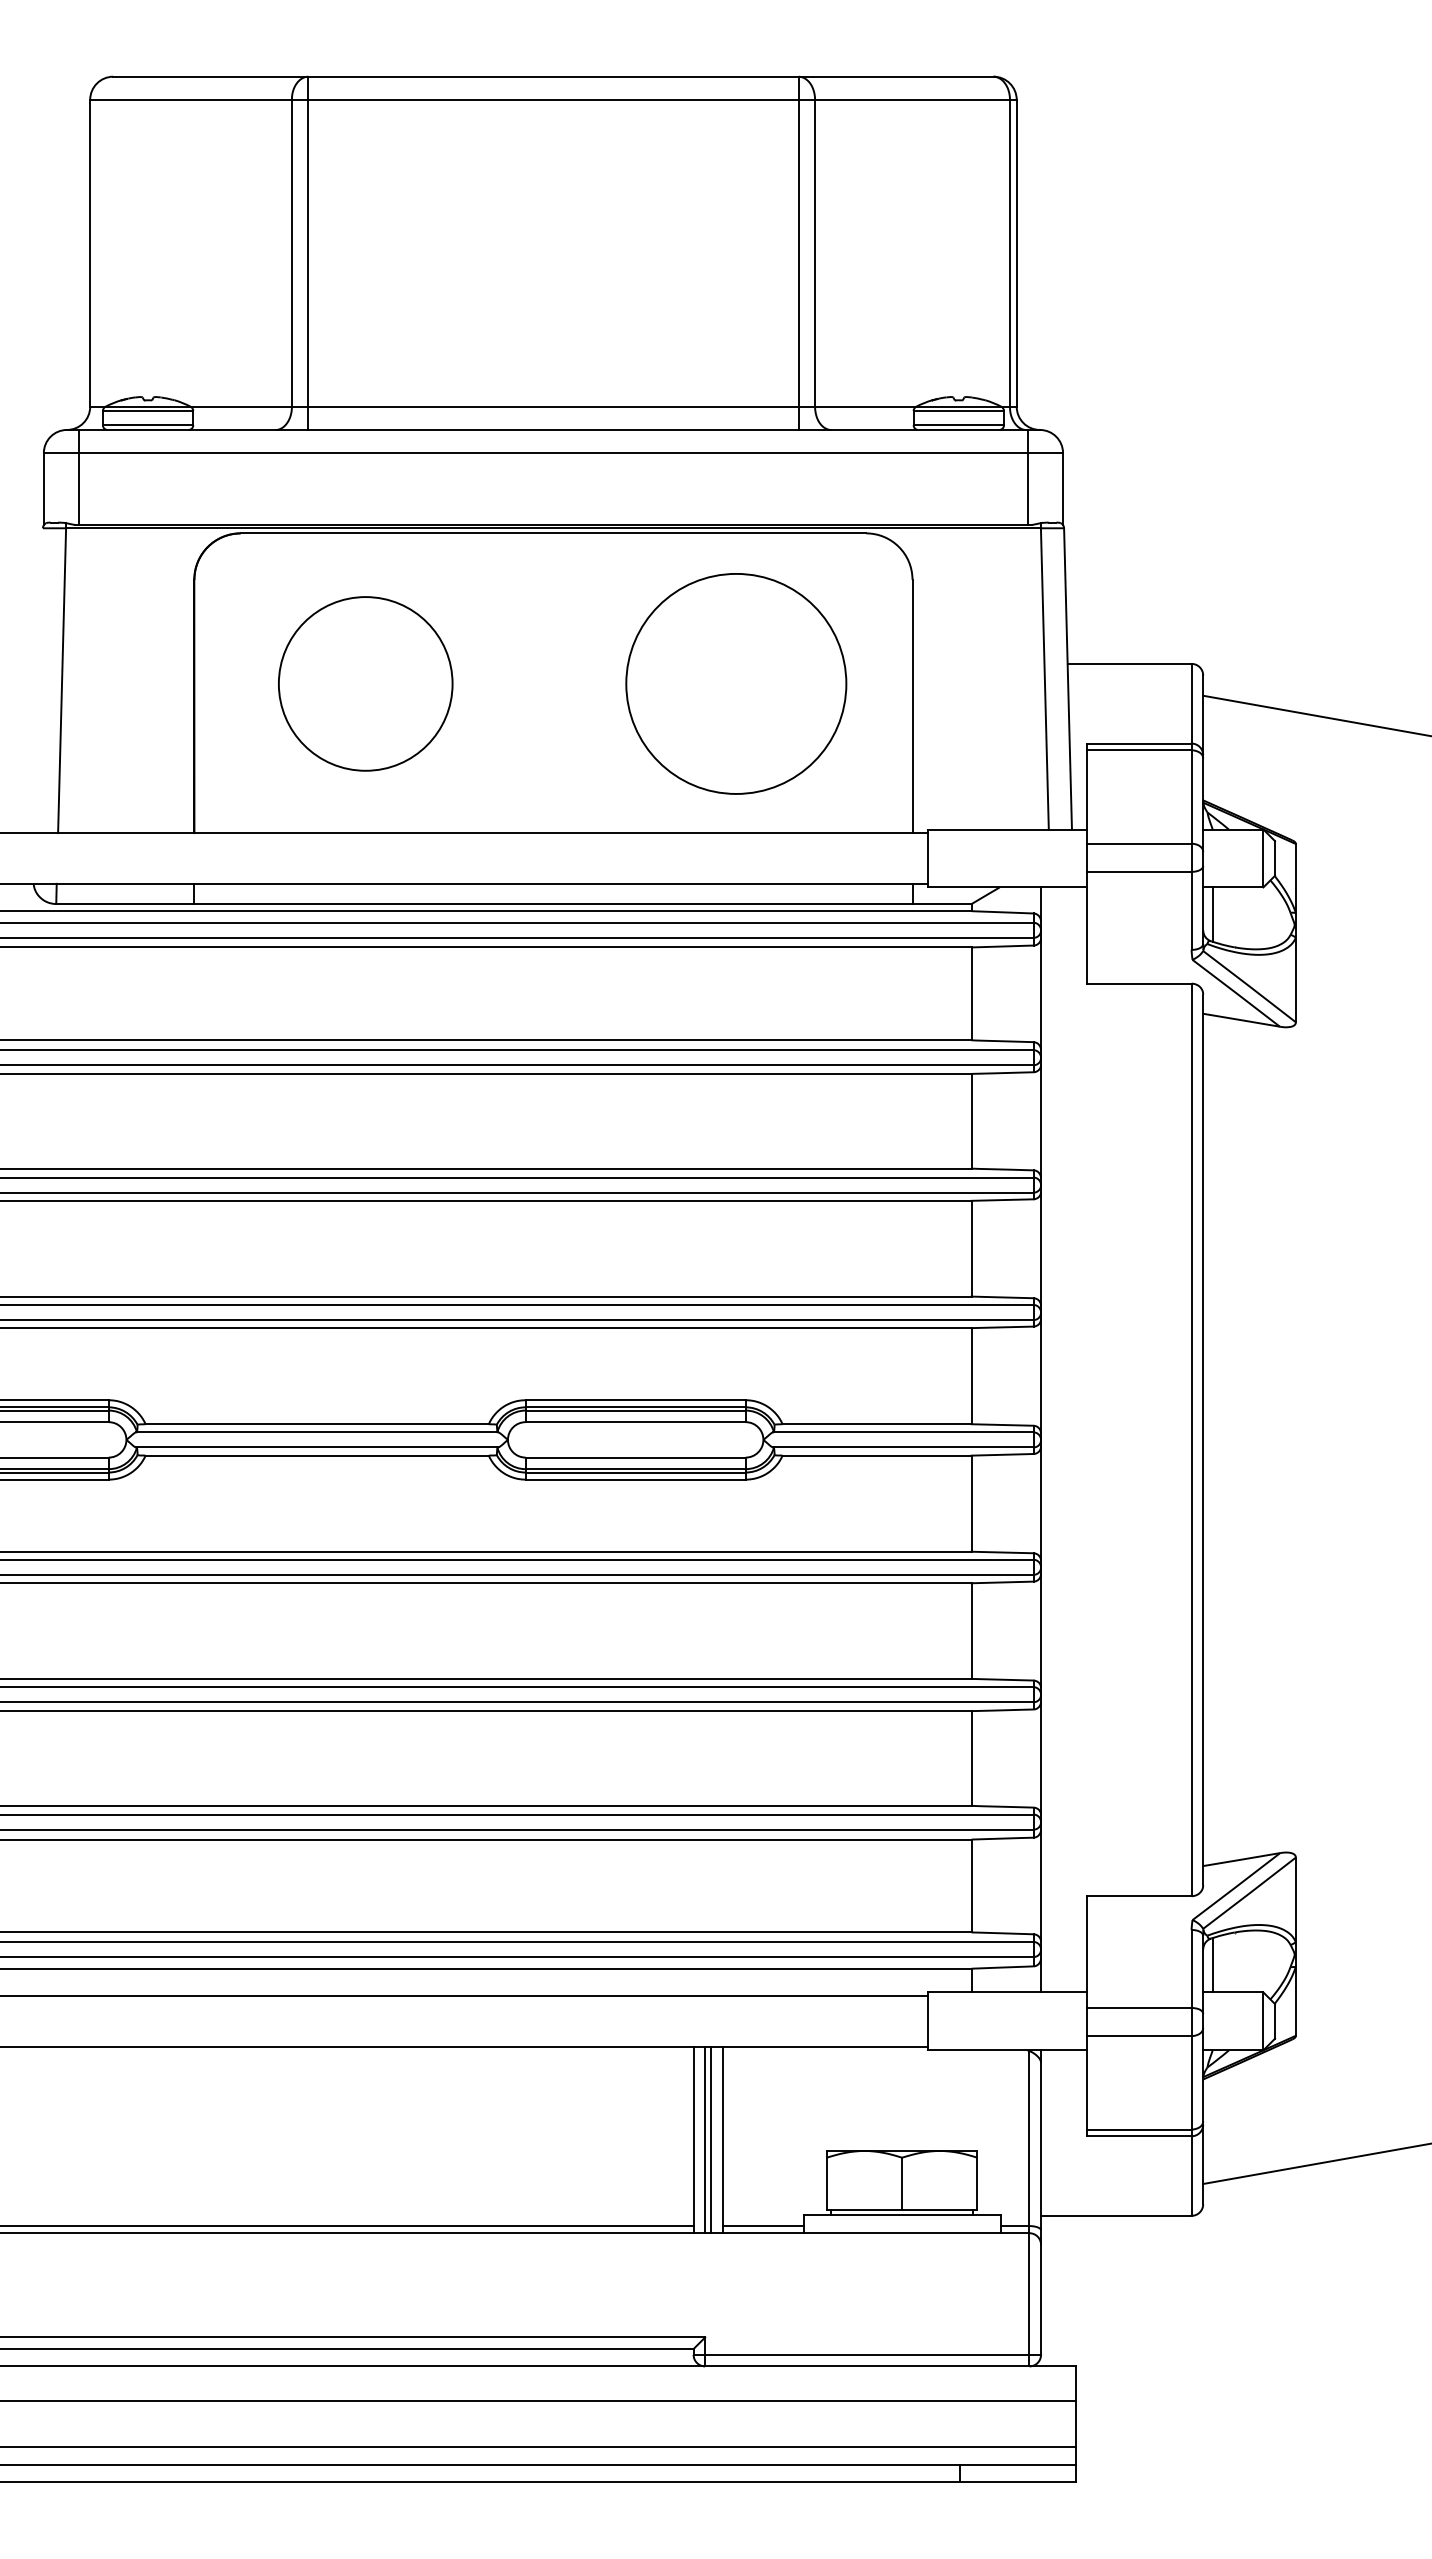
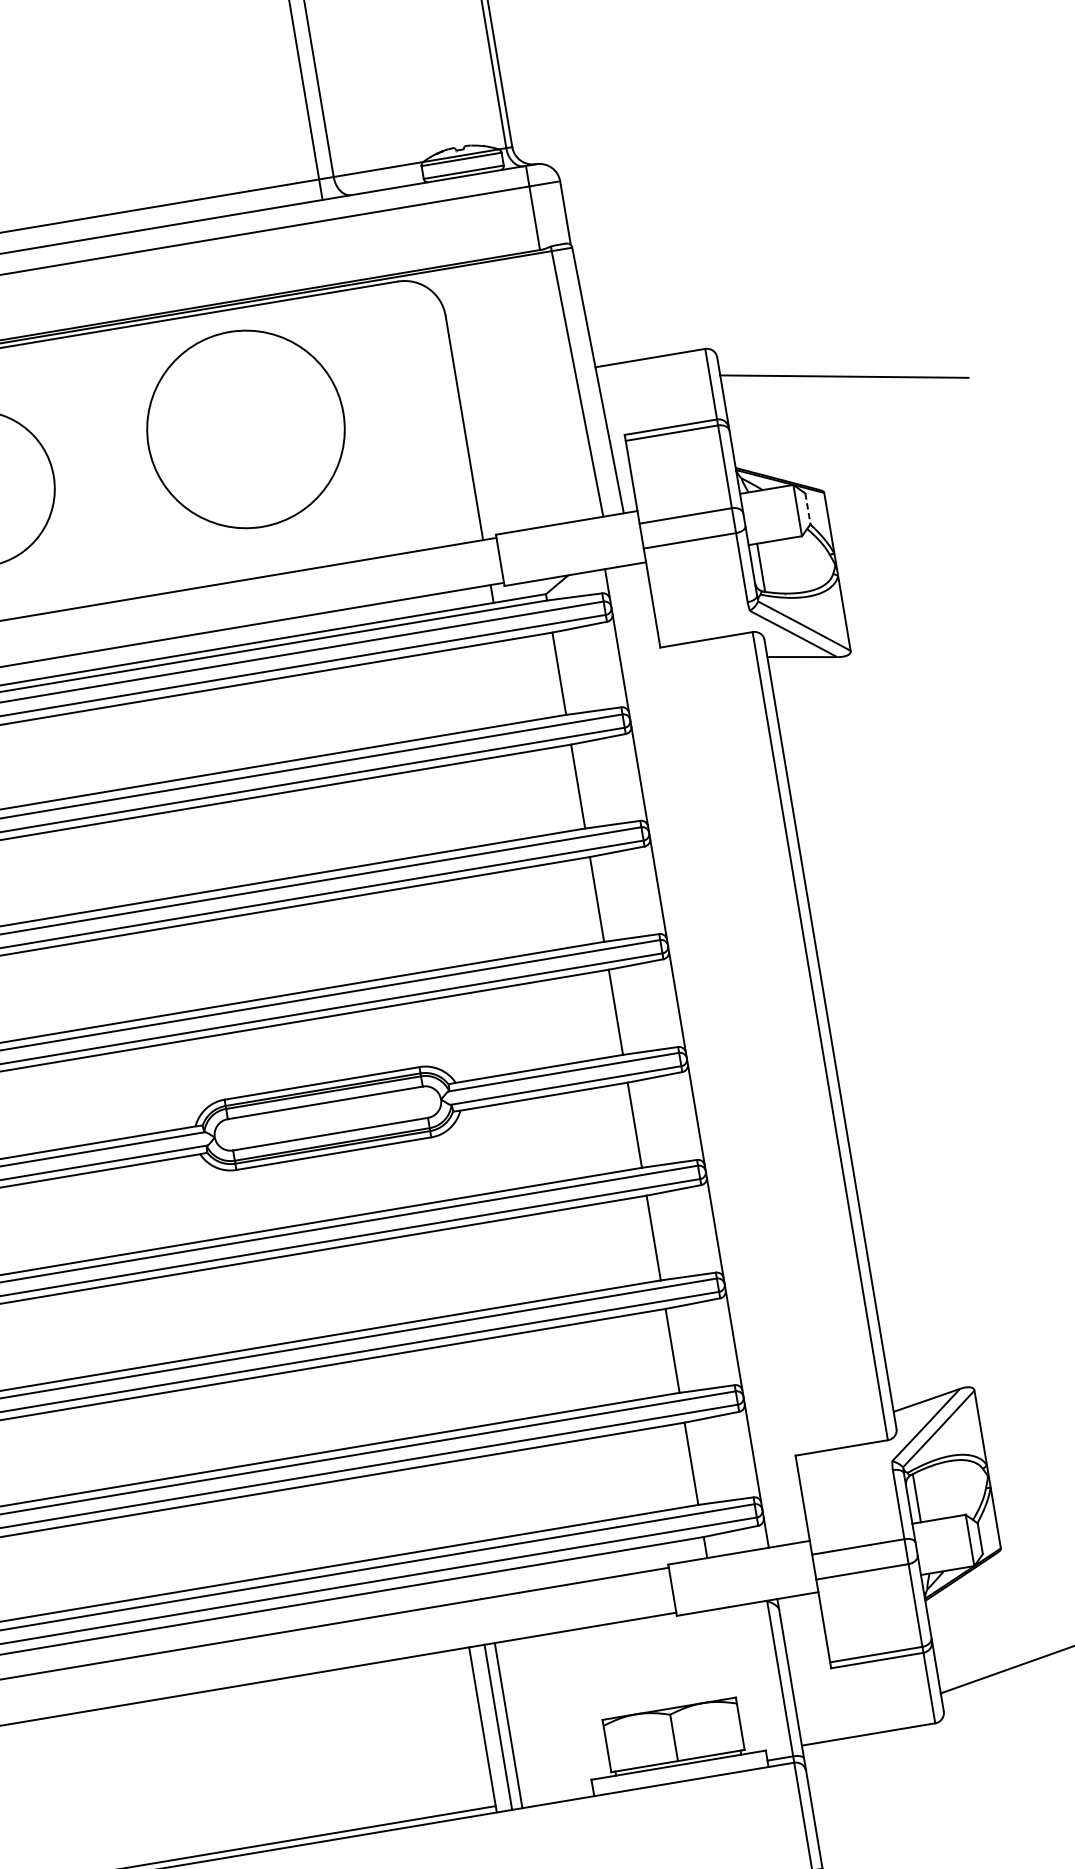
circle: (736, 683) -> (246, 429), moved
line: (1275, 858) -> (808, 508), solid -> dashed
line: (705, 2139) -> (493, 1727), removed
line: (762, 2226) -> (556, 1796), removed

